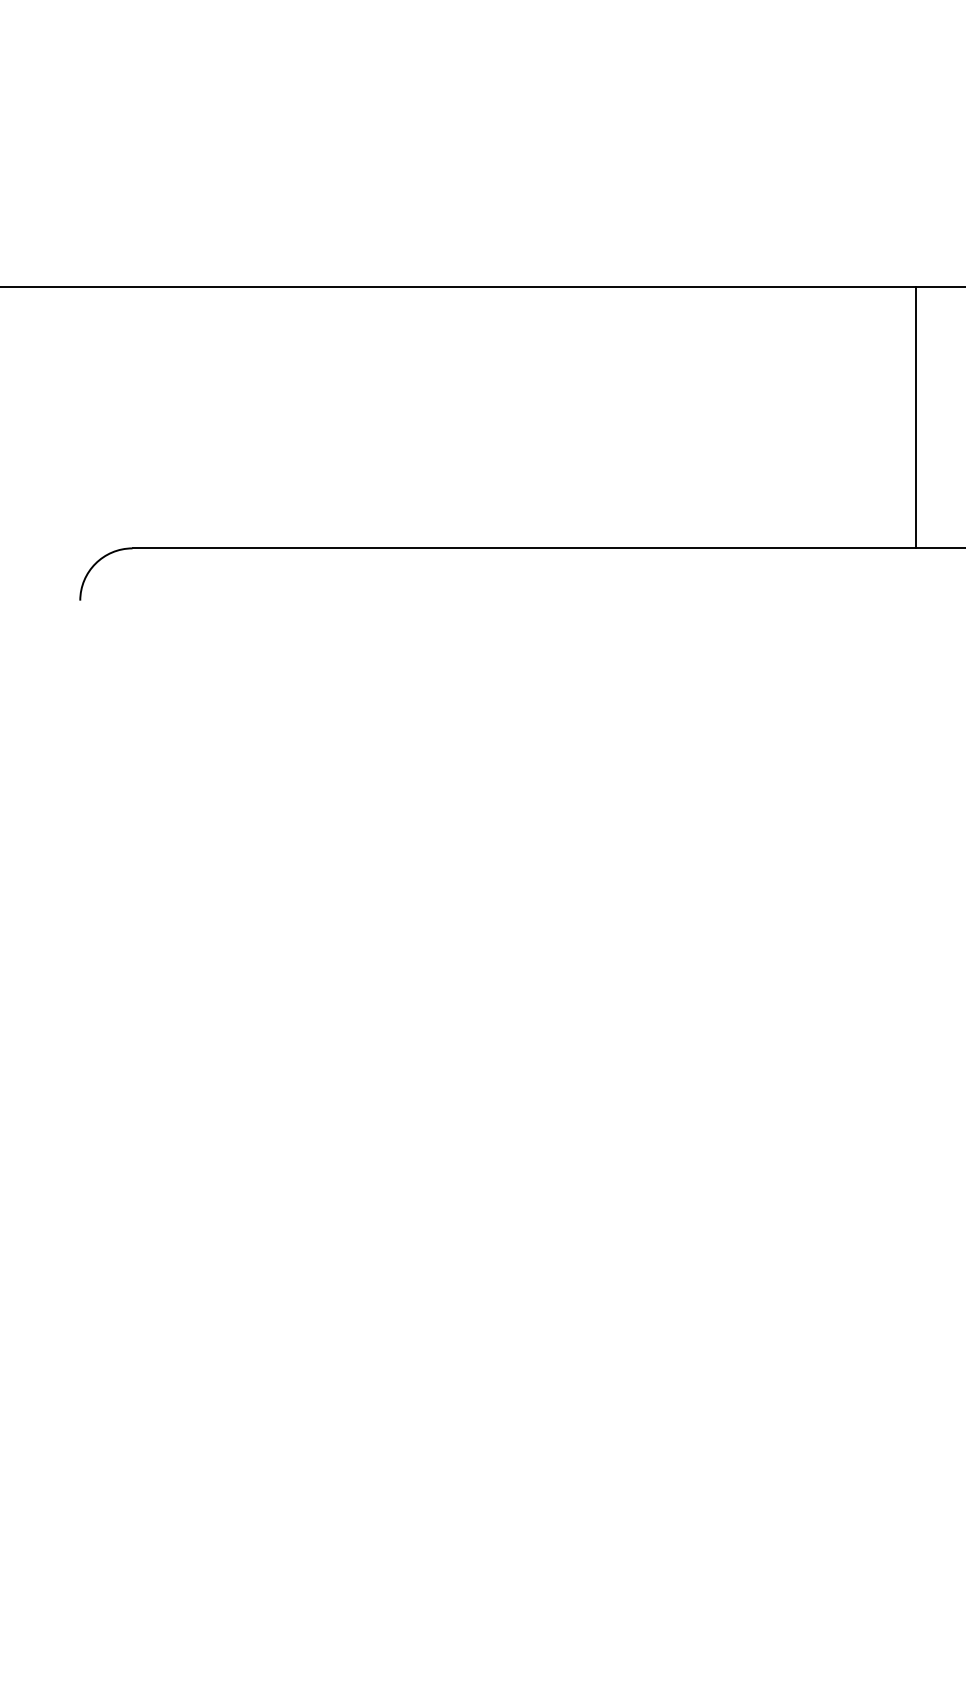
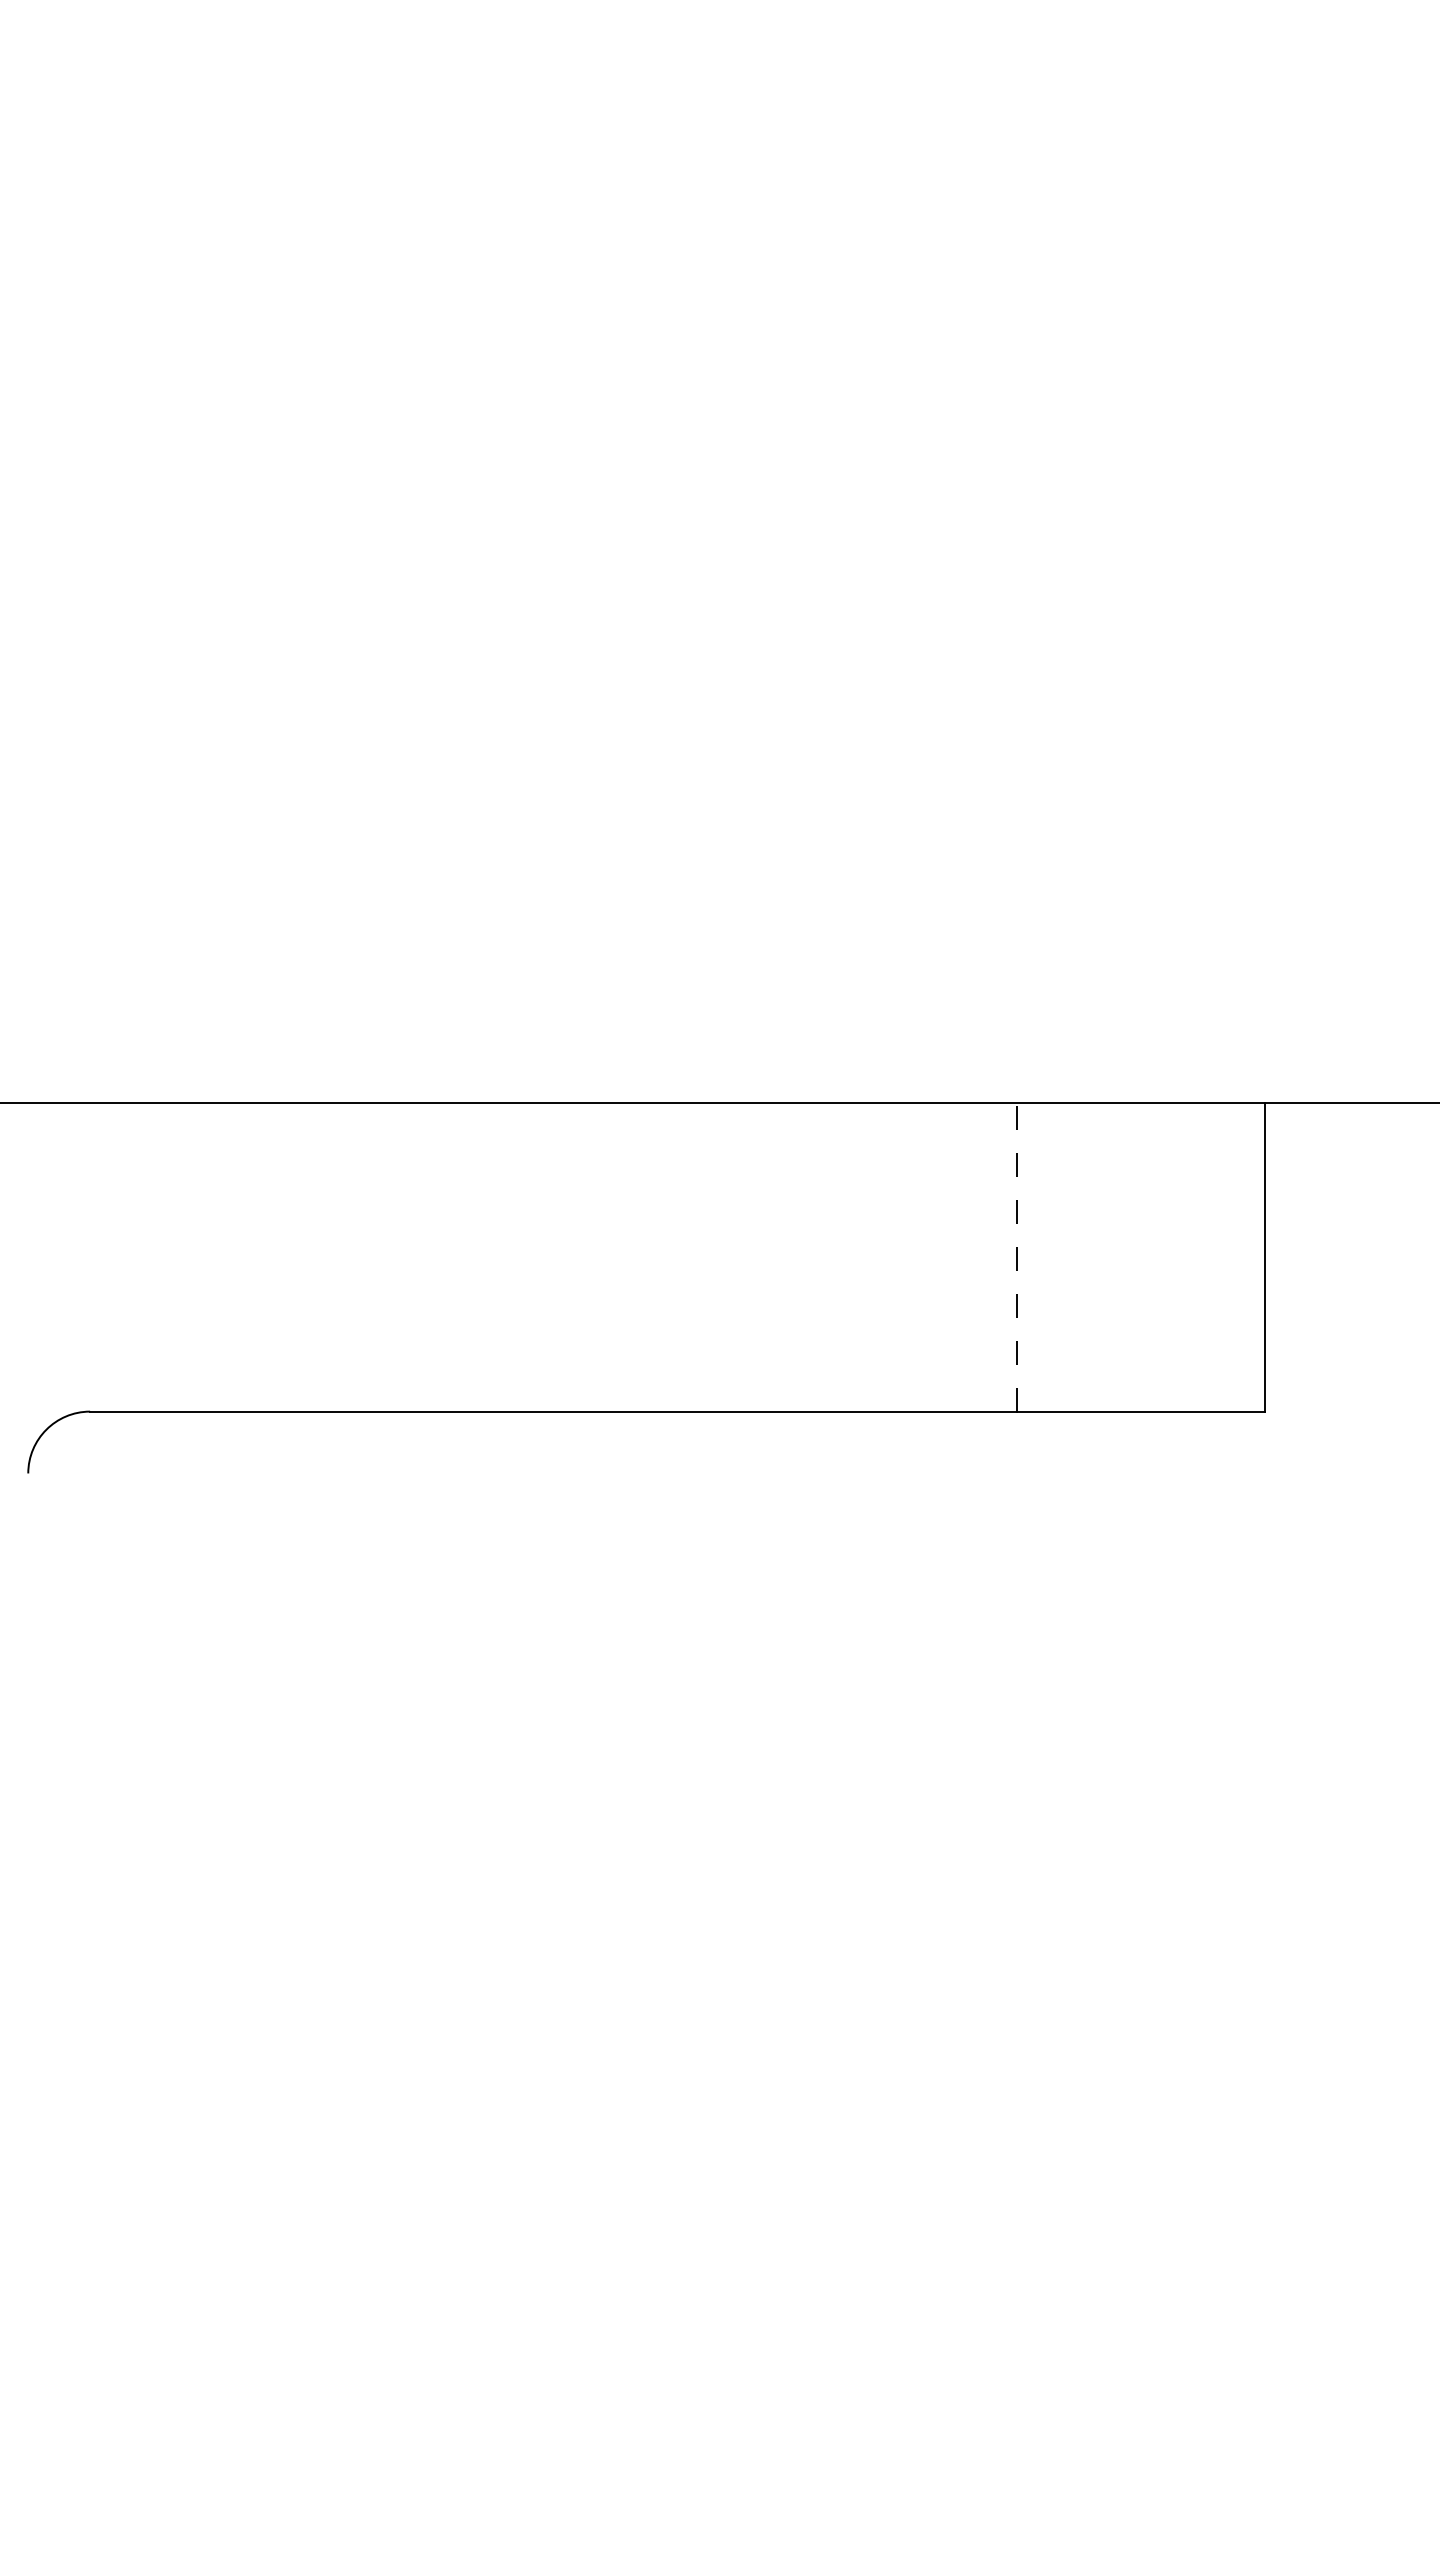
line: (915, 418) -> (1017, 1257), solid -> dashed

